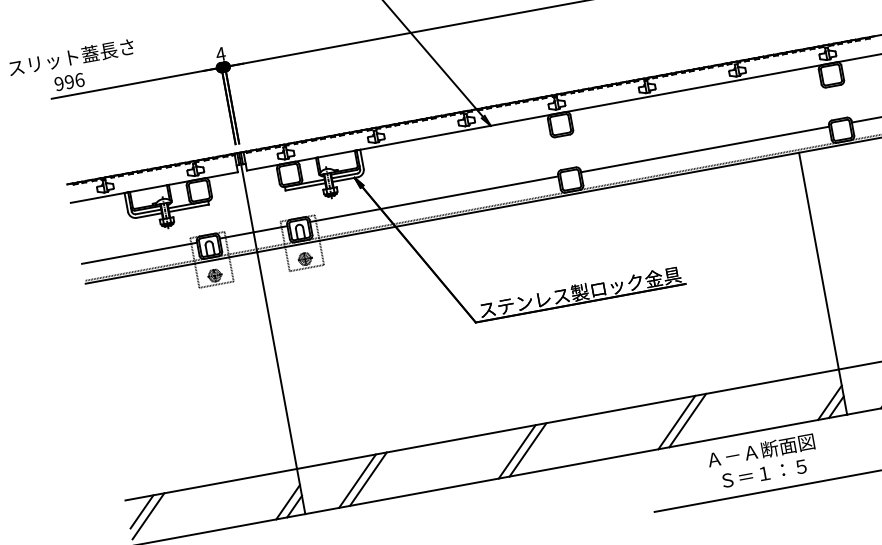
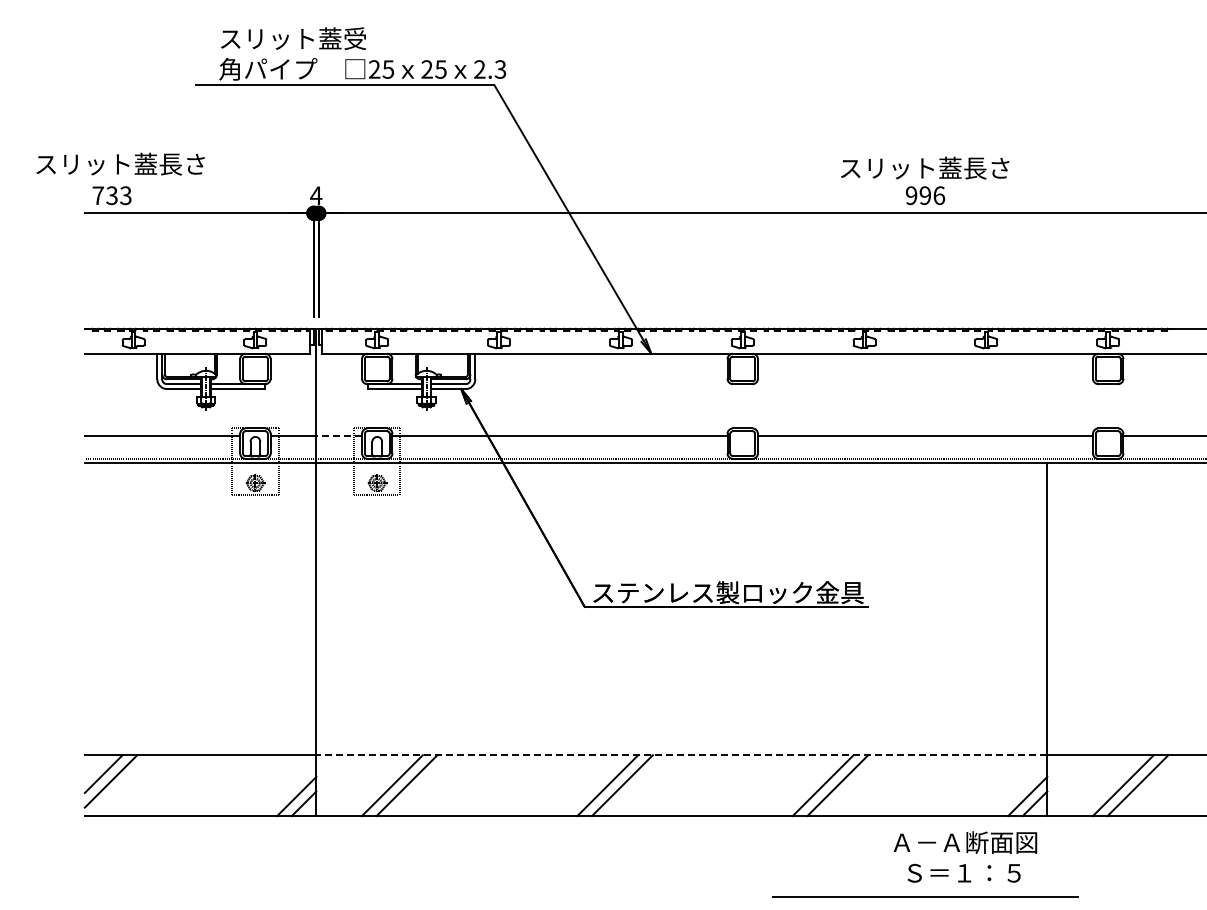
text: (69, 81) -> (111, 195), 996 -> 733
line: (270, 228) -> (339, 435), solid -> dashed
line: (567, 419) -> (681, 755), solid -> dashed
text: (763, 461) -> (965, 856), moved

